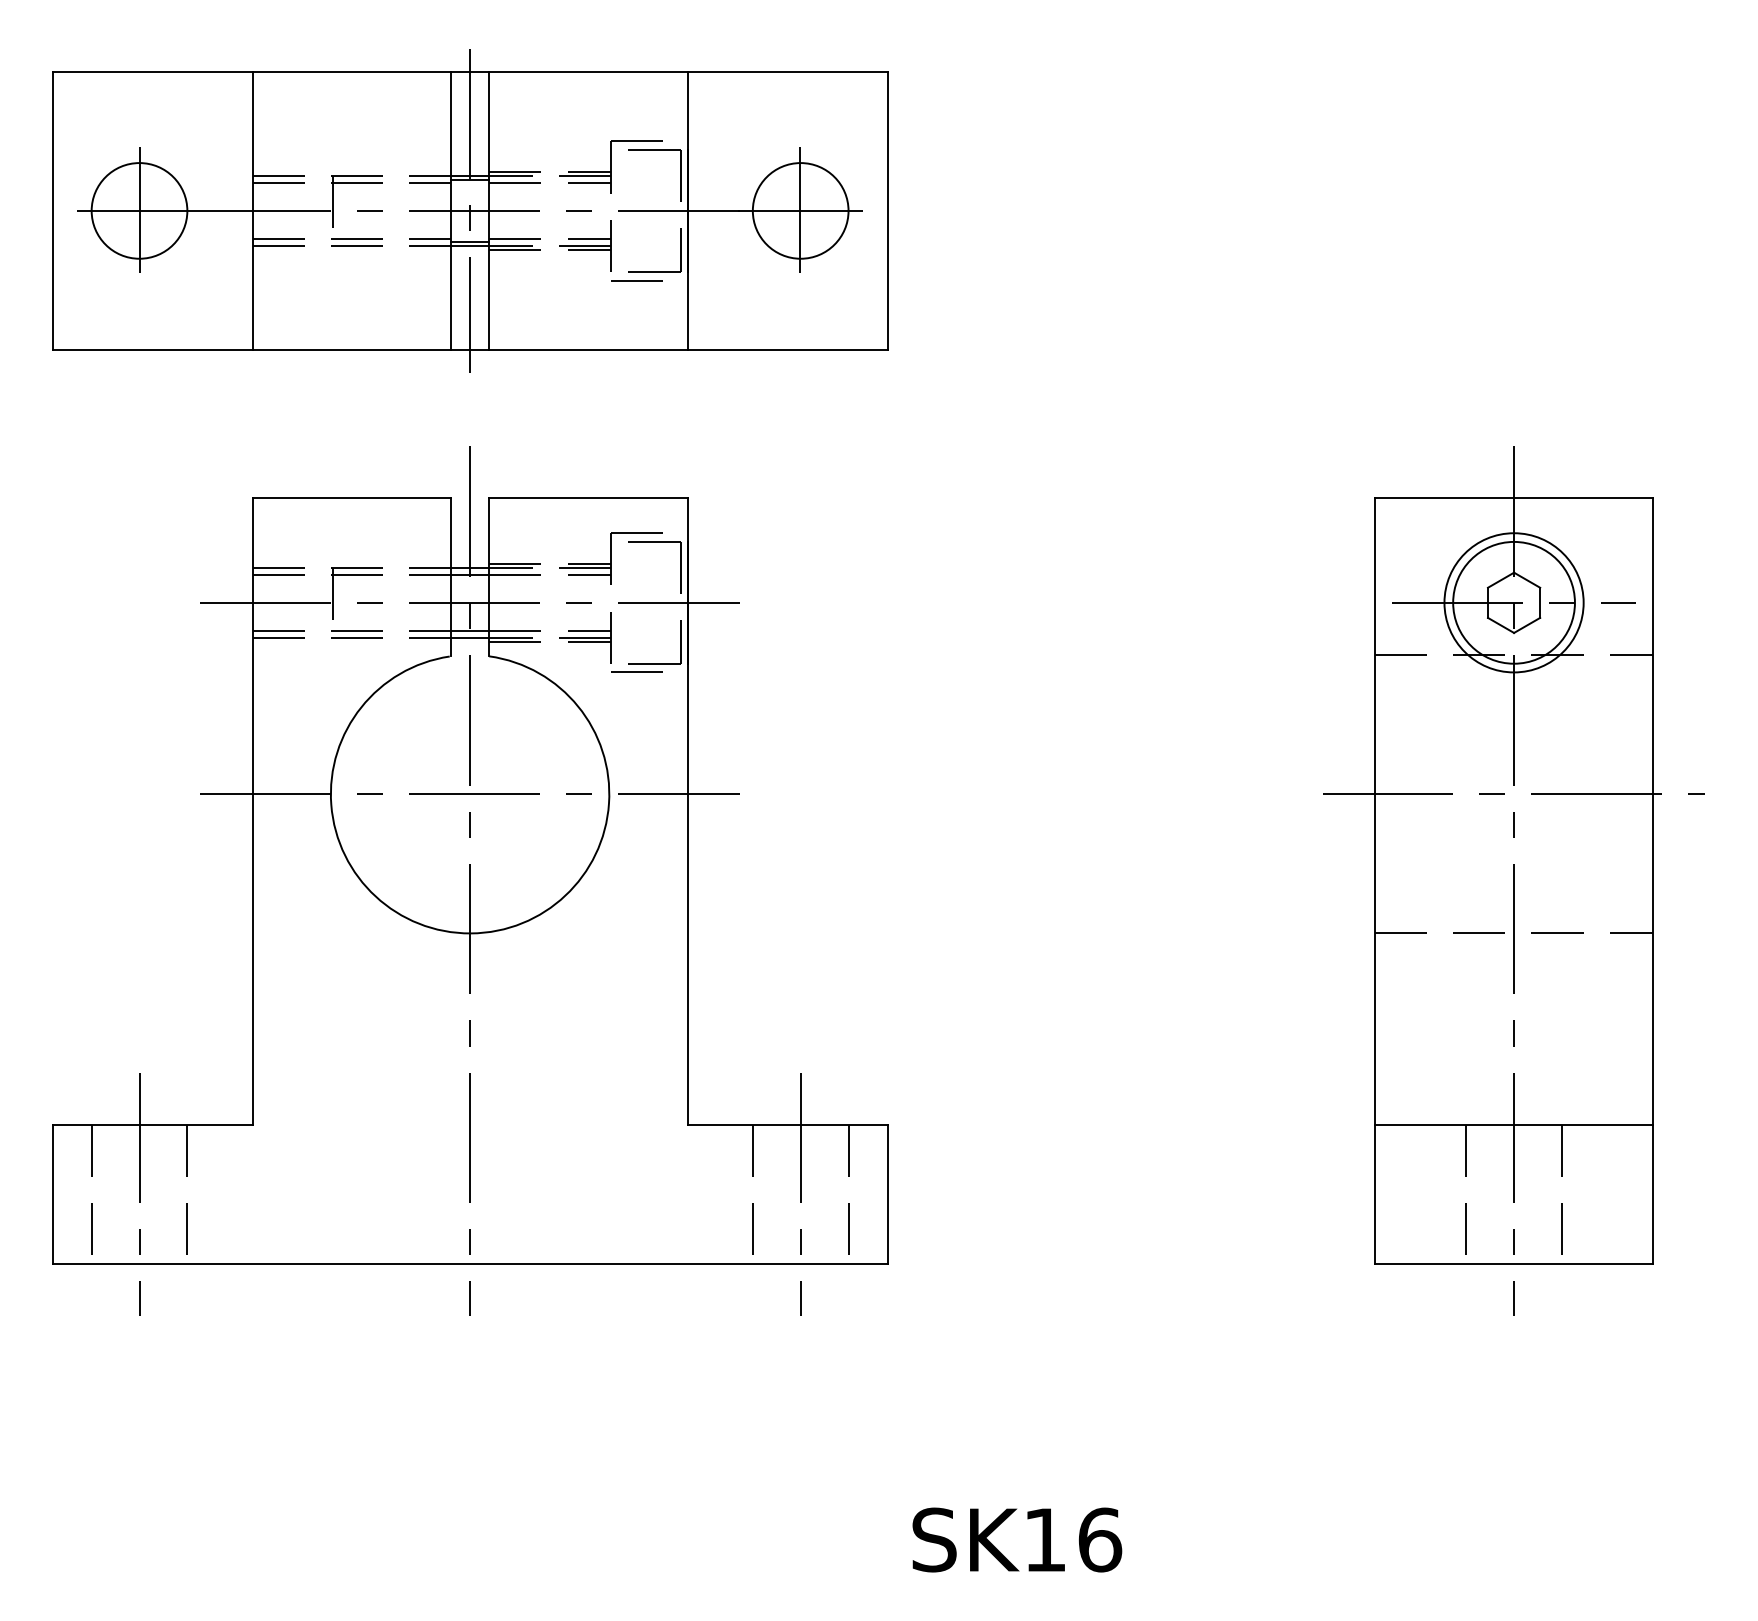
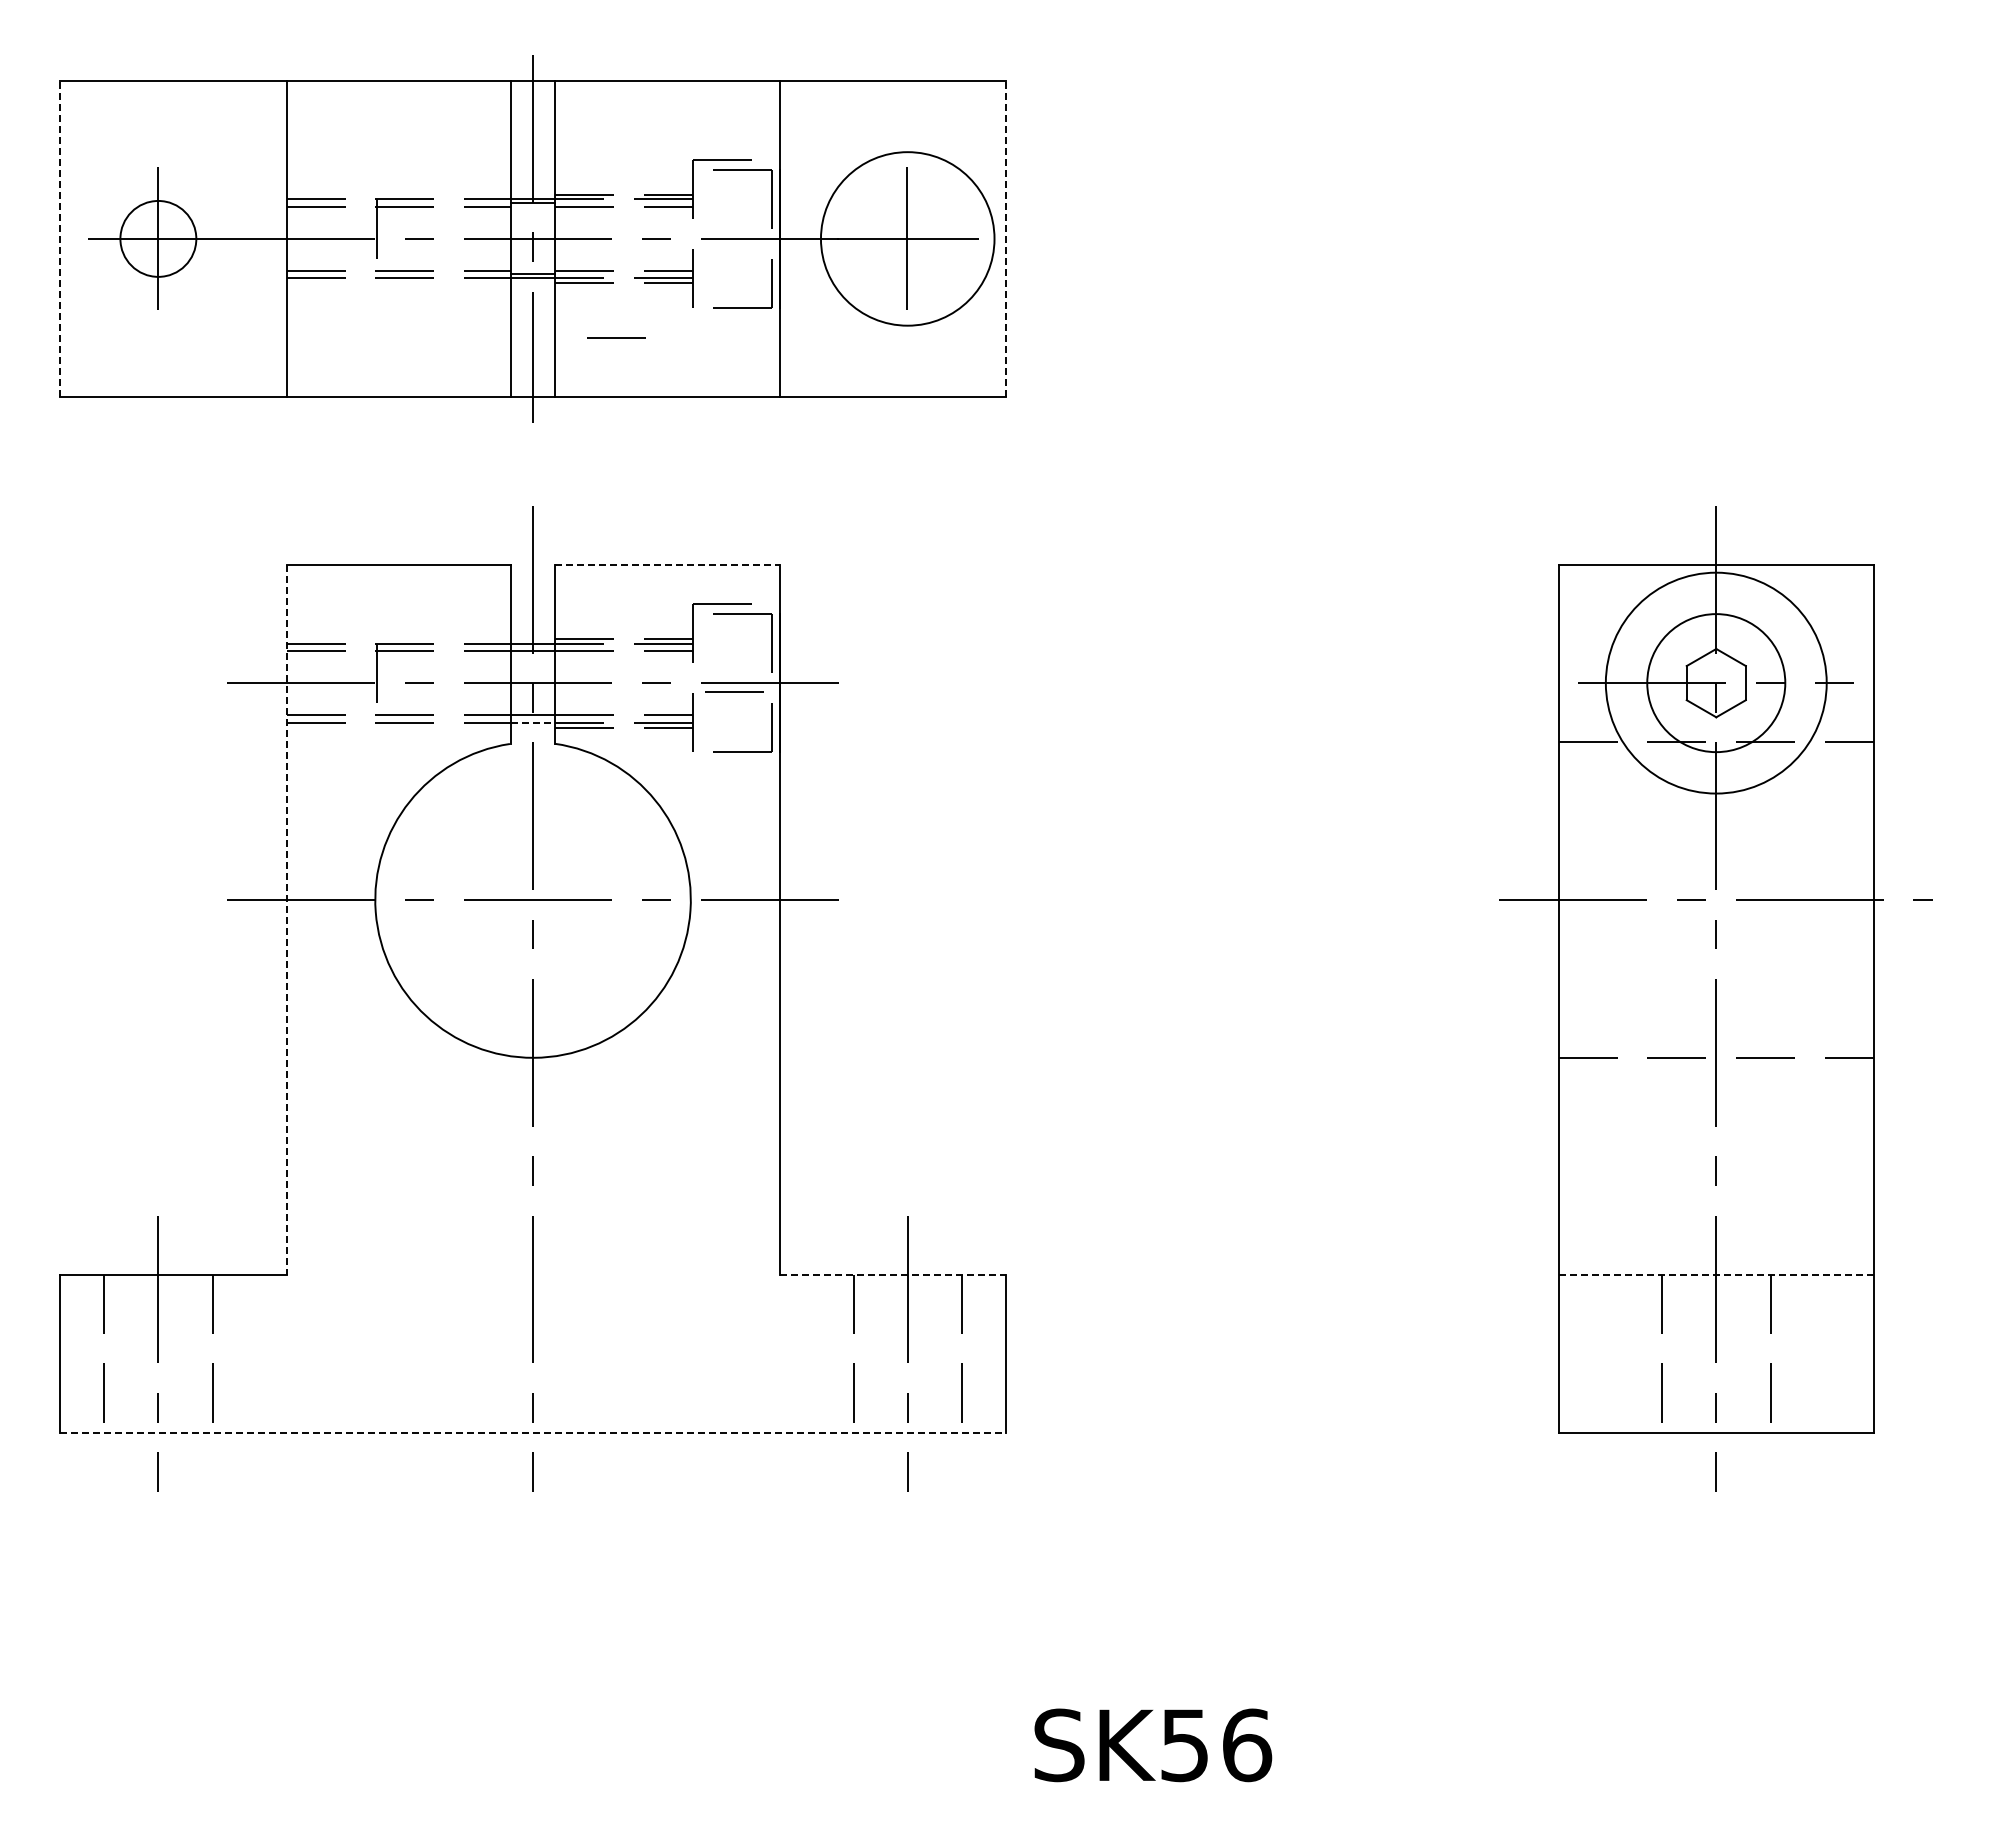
line: (52, 210) -> (59, 238), solid -> dashed
circle: (139, 210) -> (158, 238), size x0.7
circle: (800, 210) -> (907, 238), size x1.6
line: (887, 210) -> (1006, 238), solid -> dashed
line: (637, 280) -> (616, 337), moved
line: (588, 498) -> (667, 564), solid -> dashed
circle: (1514, 603) -> (1716, 683), size x1.4
line: (470, 637) -> (533, 722), solid -> dashed
line: (637, 671) -> (734, 691), moved
line: (252, 811) -> (286, 919), solid -> dashed
line: (788, 1124) -> (893, 1274), solid -> dashed
line: (1514, 1124) -> (1716, 1274), solid -> dashed
line: (470, 1264) -> (533, 1432), solid -> dashed
text: (1044, 1540) -> (1184, 1745), SK16 -> SK56

